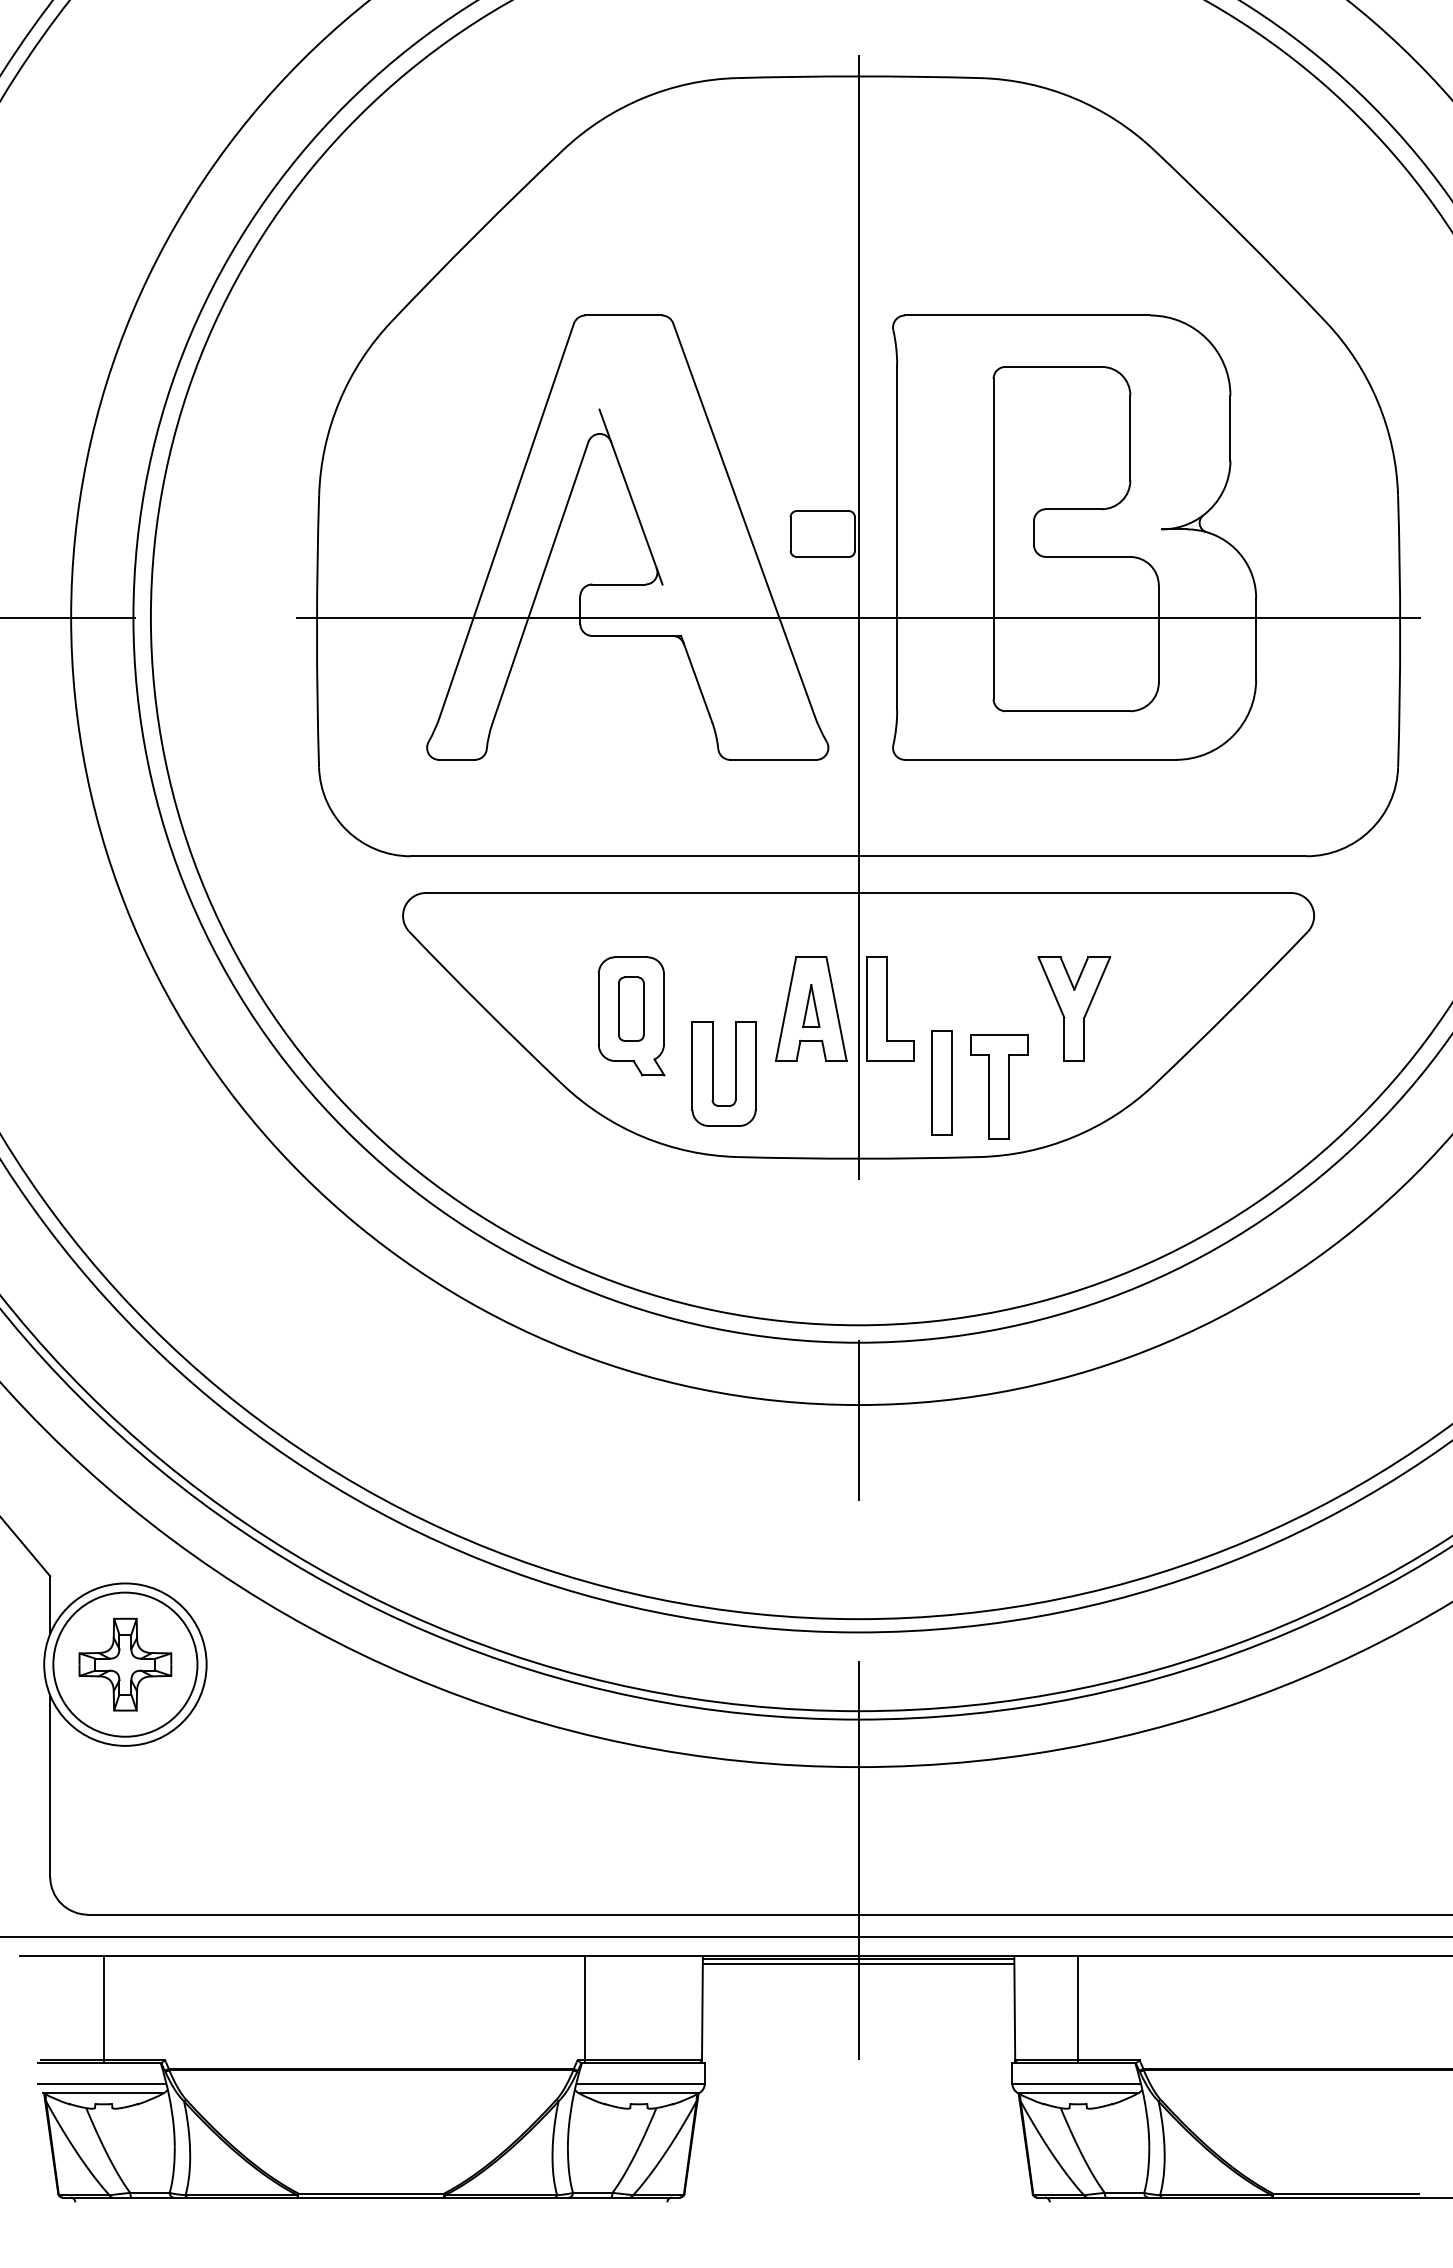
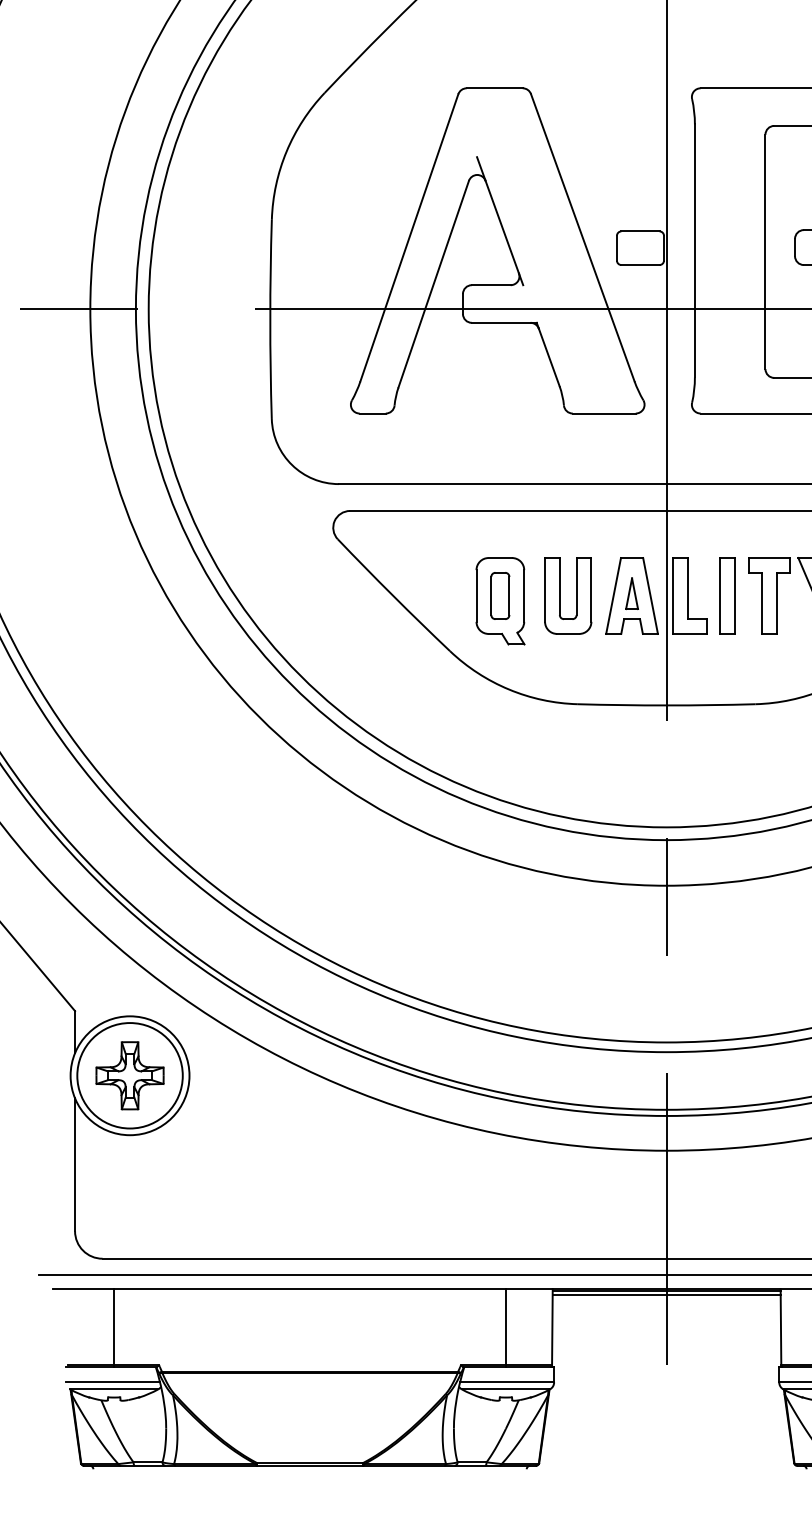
part: (713, 1073) -> (560, 595), moved
part: (941, 1082) -> (727, 595), moved
part: (999, 1086) -> (769, 595), moved
line: (584, 2009) -> (505, 1328), moved

